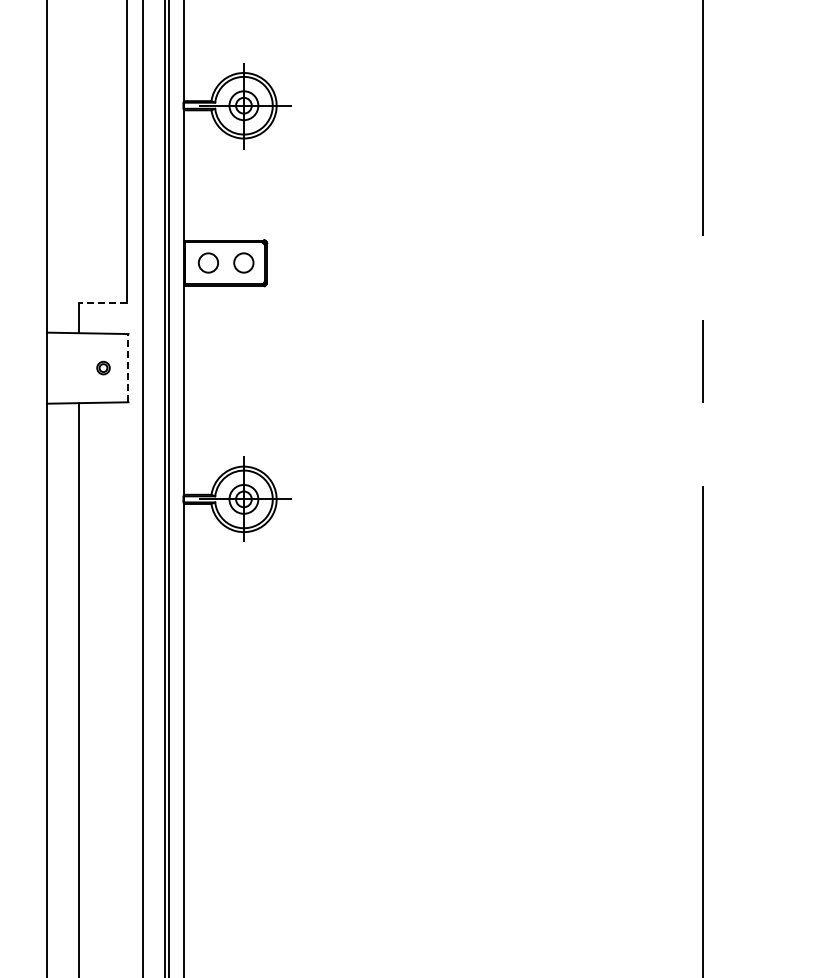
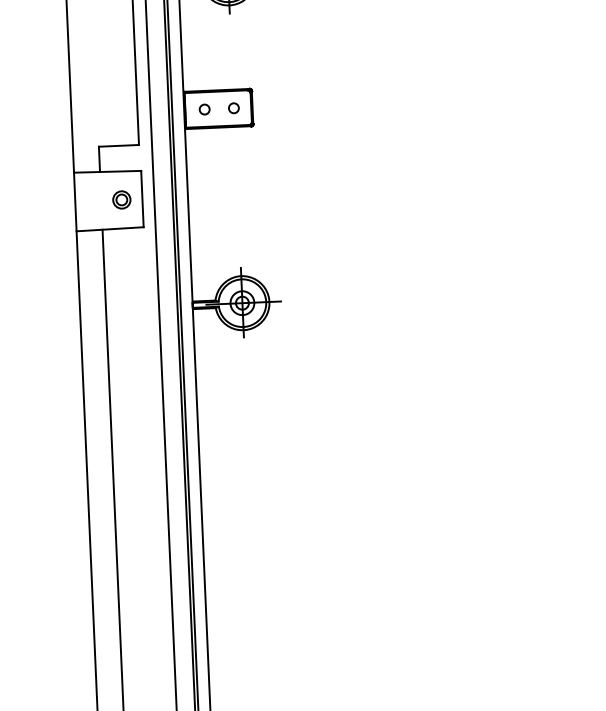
circle: (208, 263) -> (204, 109), size x0.62
circle: (243, 263) -> (233, 108), size x0.62
line: (102, 302) -> (118, 145), dashed -> solid
part: (103, 367) -> (121, 199), size x1.67
line: (128, 367) -> (142, 198), dashed -> solid

